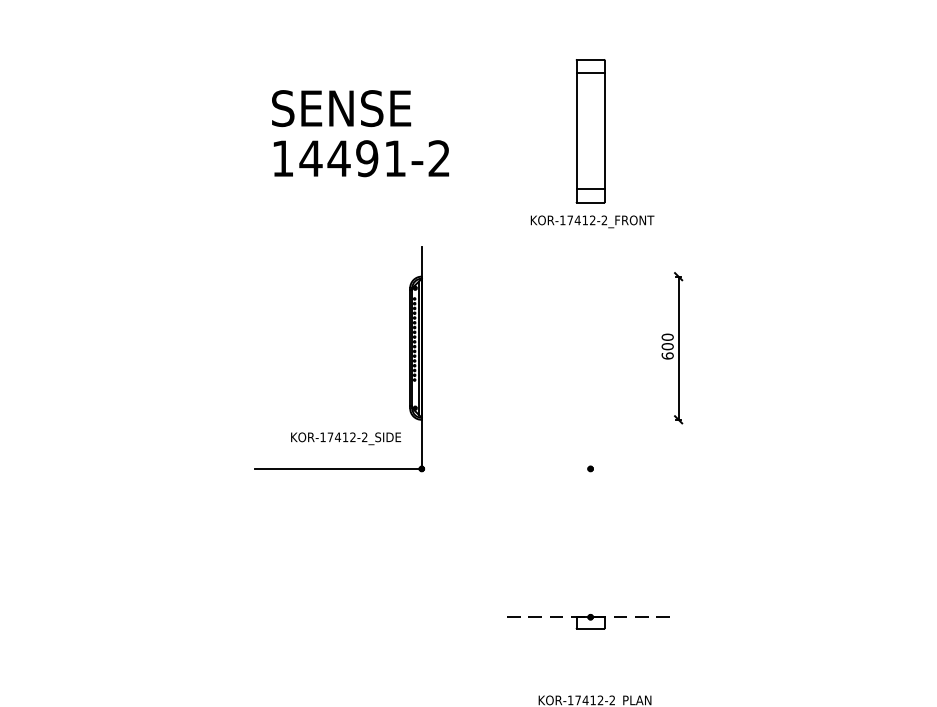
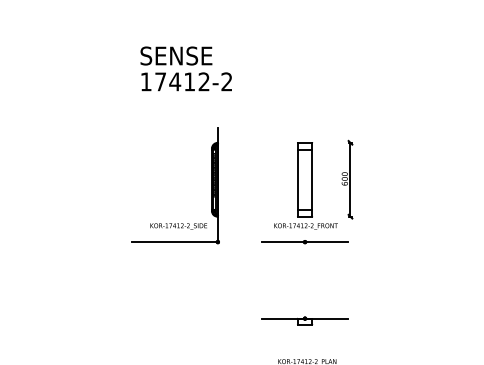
part: (591, 142) -> (305, 185), moved
text: (351, 157) -> (181, 81), 14491-2 -> 17412-2
line: (589, 469) -> (304, 242), added
line: (591, 616) -> (305, 318), dashed -> solid

